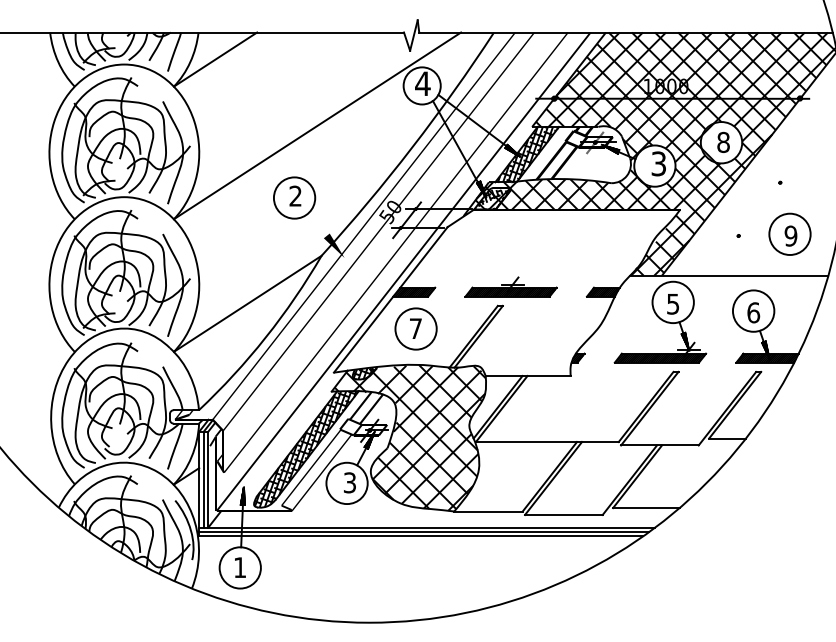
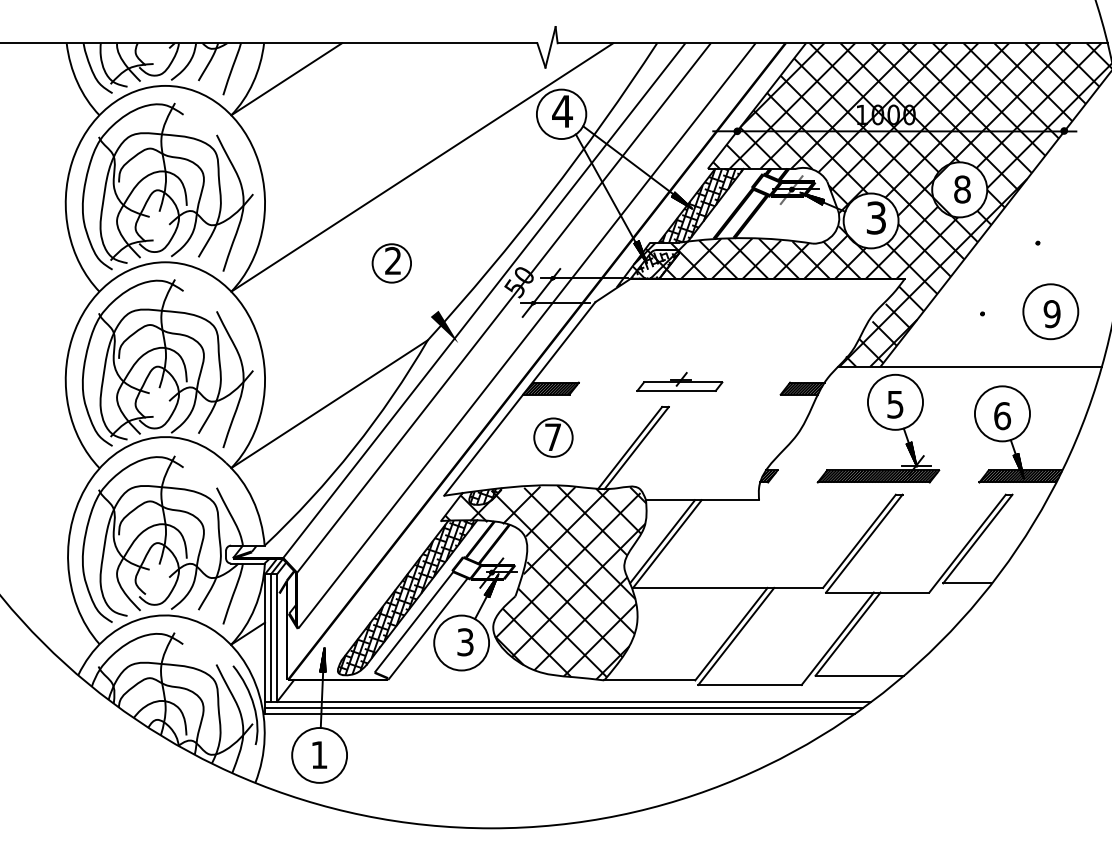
circle: (294, 198) -> (391, 263), size x0.7
part: (510, 286) -> (679, 381), size x0.7
circle: (416, 328) -> (553, 437), size x0.7

